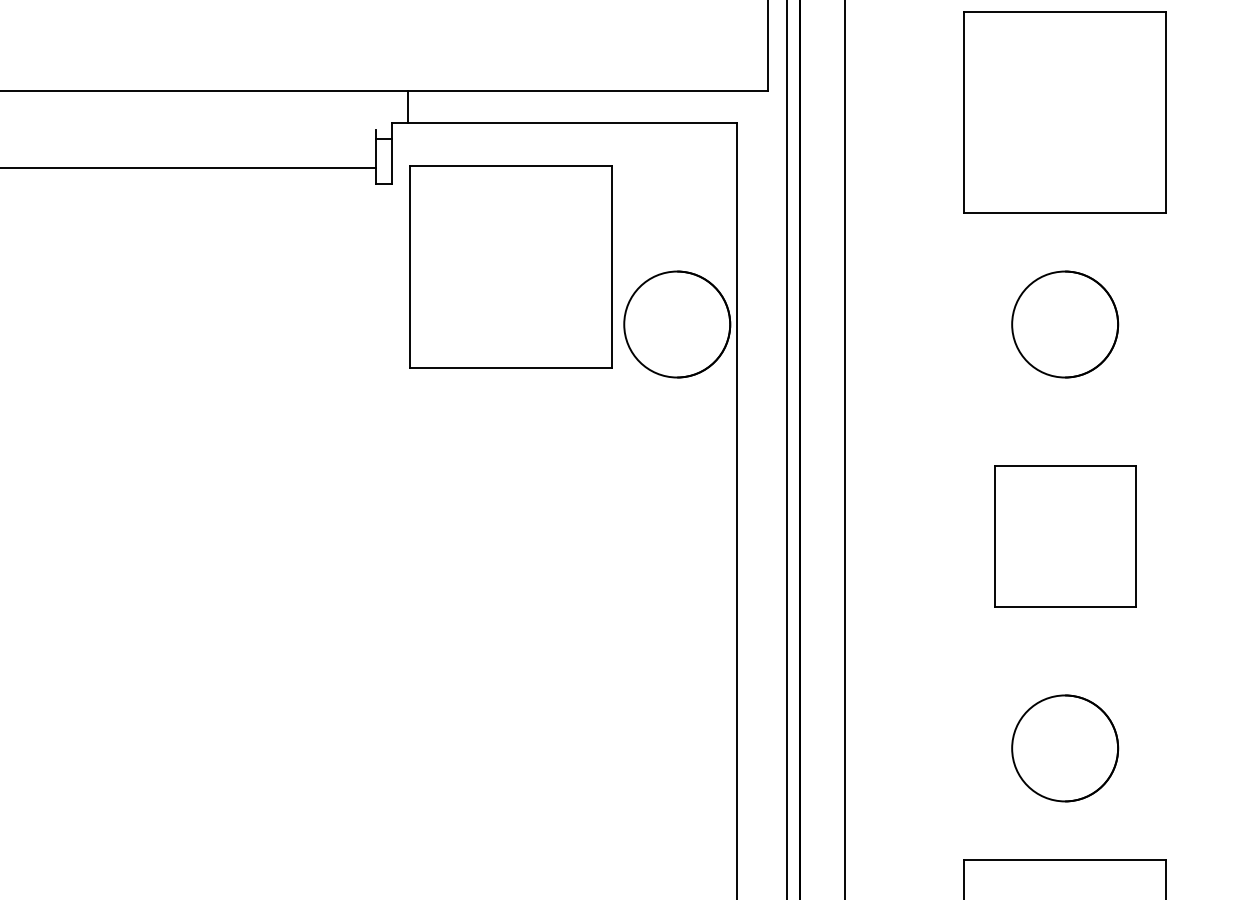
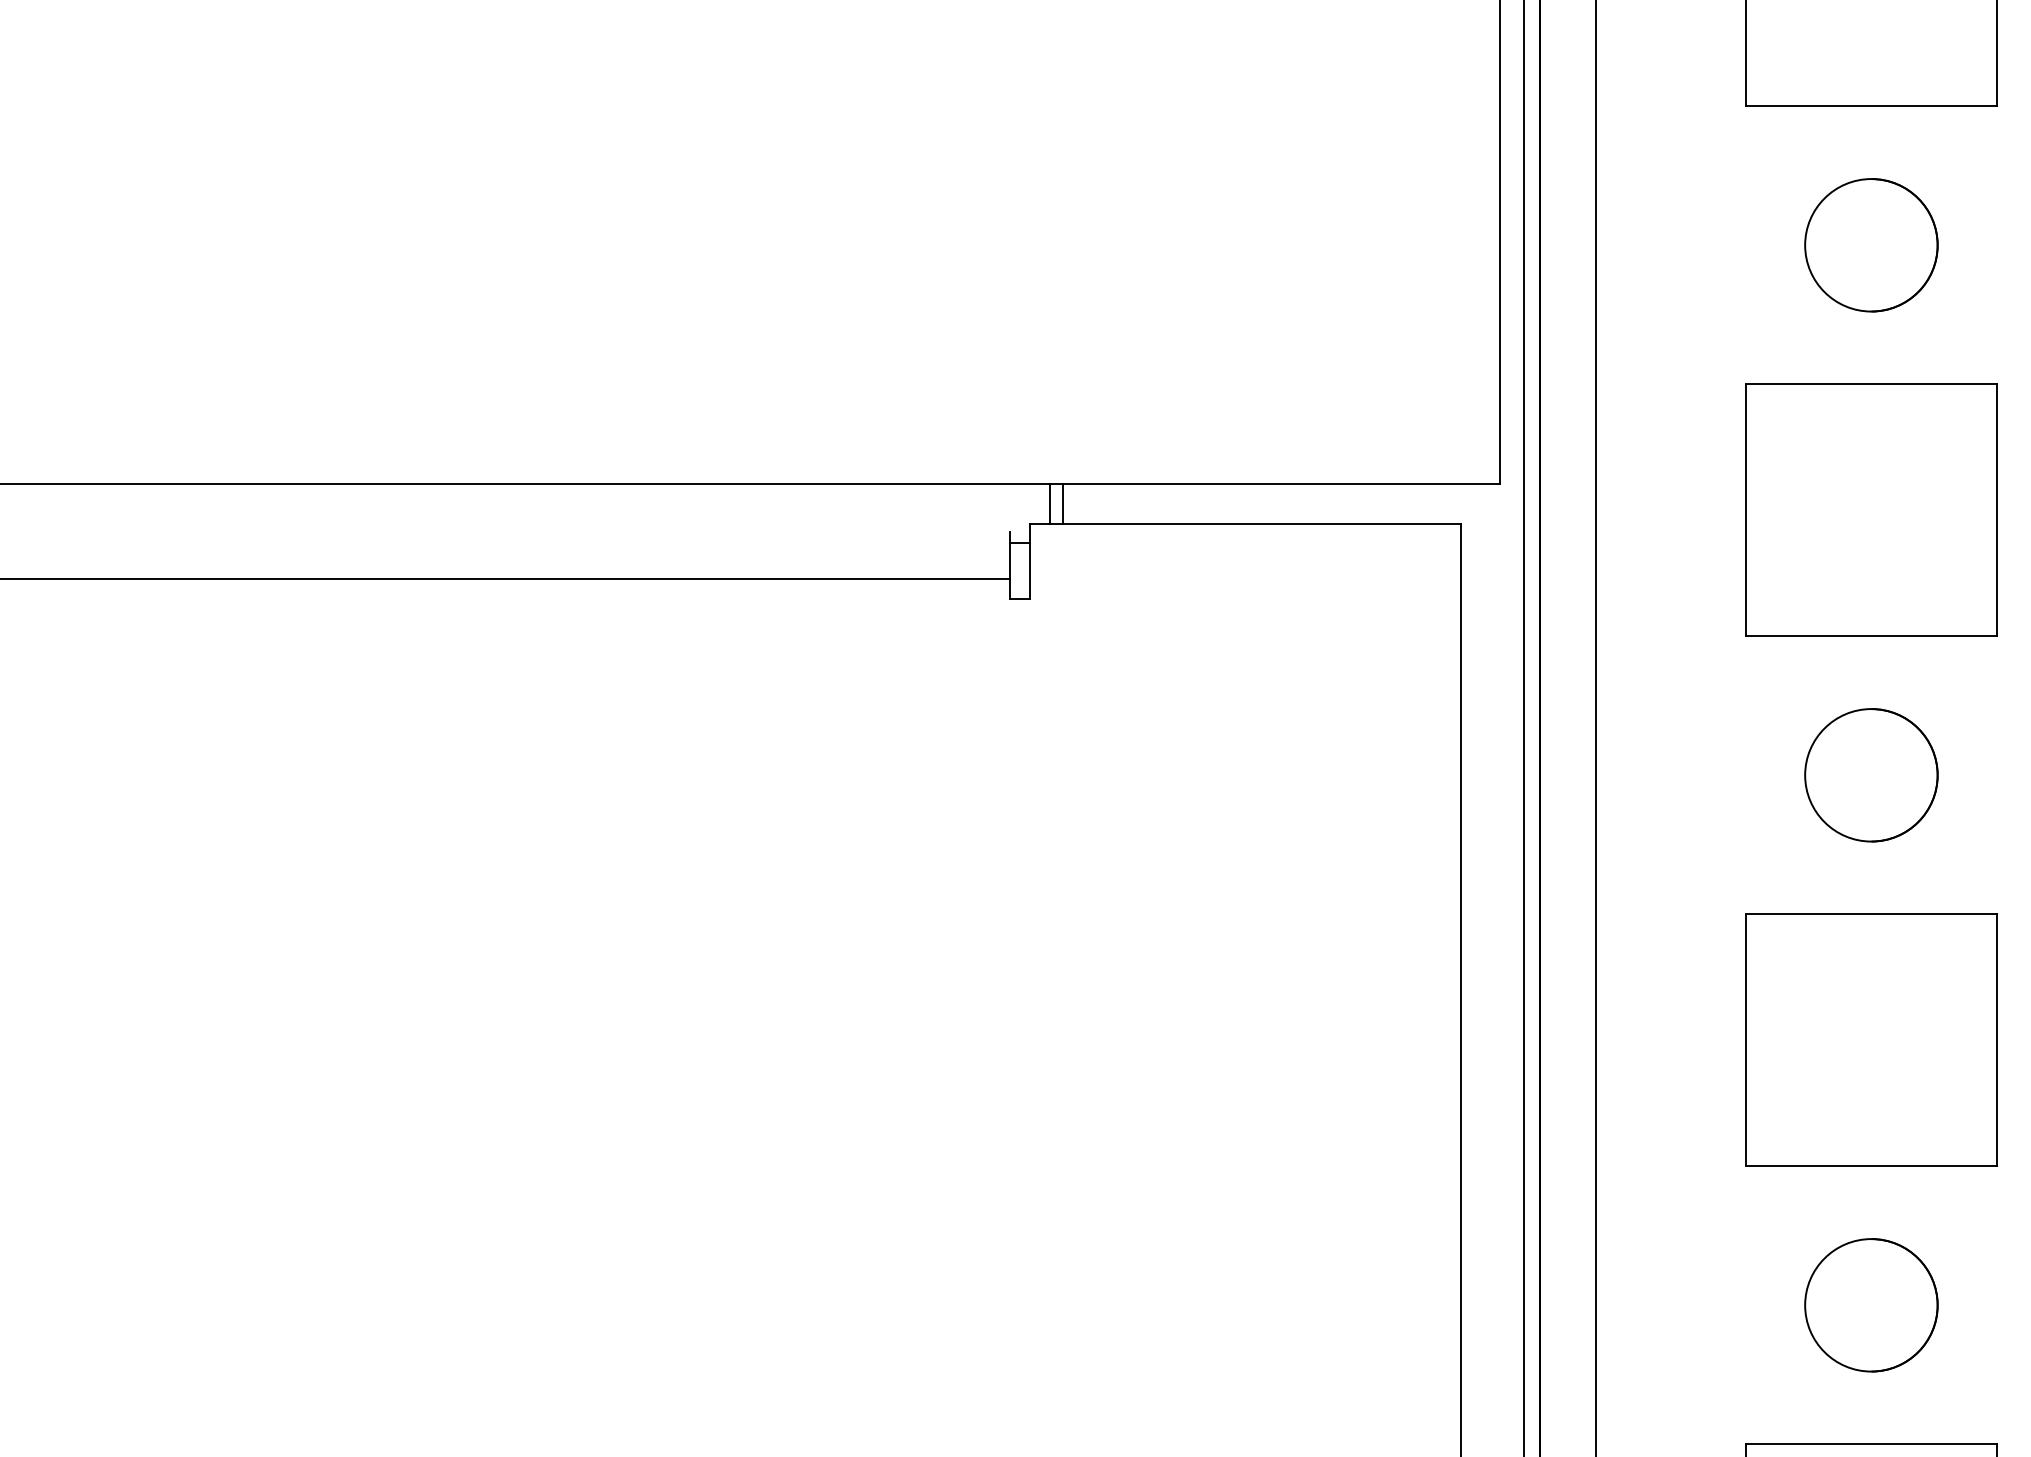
line: (418, 107) -> (1063, 503), added
part: (510, 266) -> (1178, 702), removed
circle: (677, 324) -> (1386, 775), removed
part: (1065, 535) -> (1871, 1039), size x1.43

